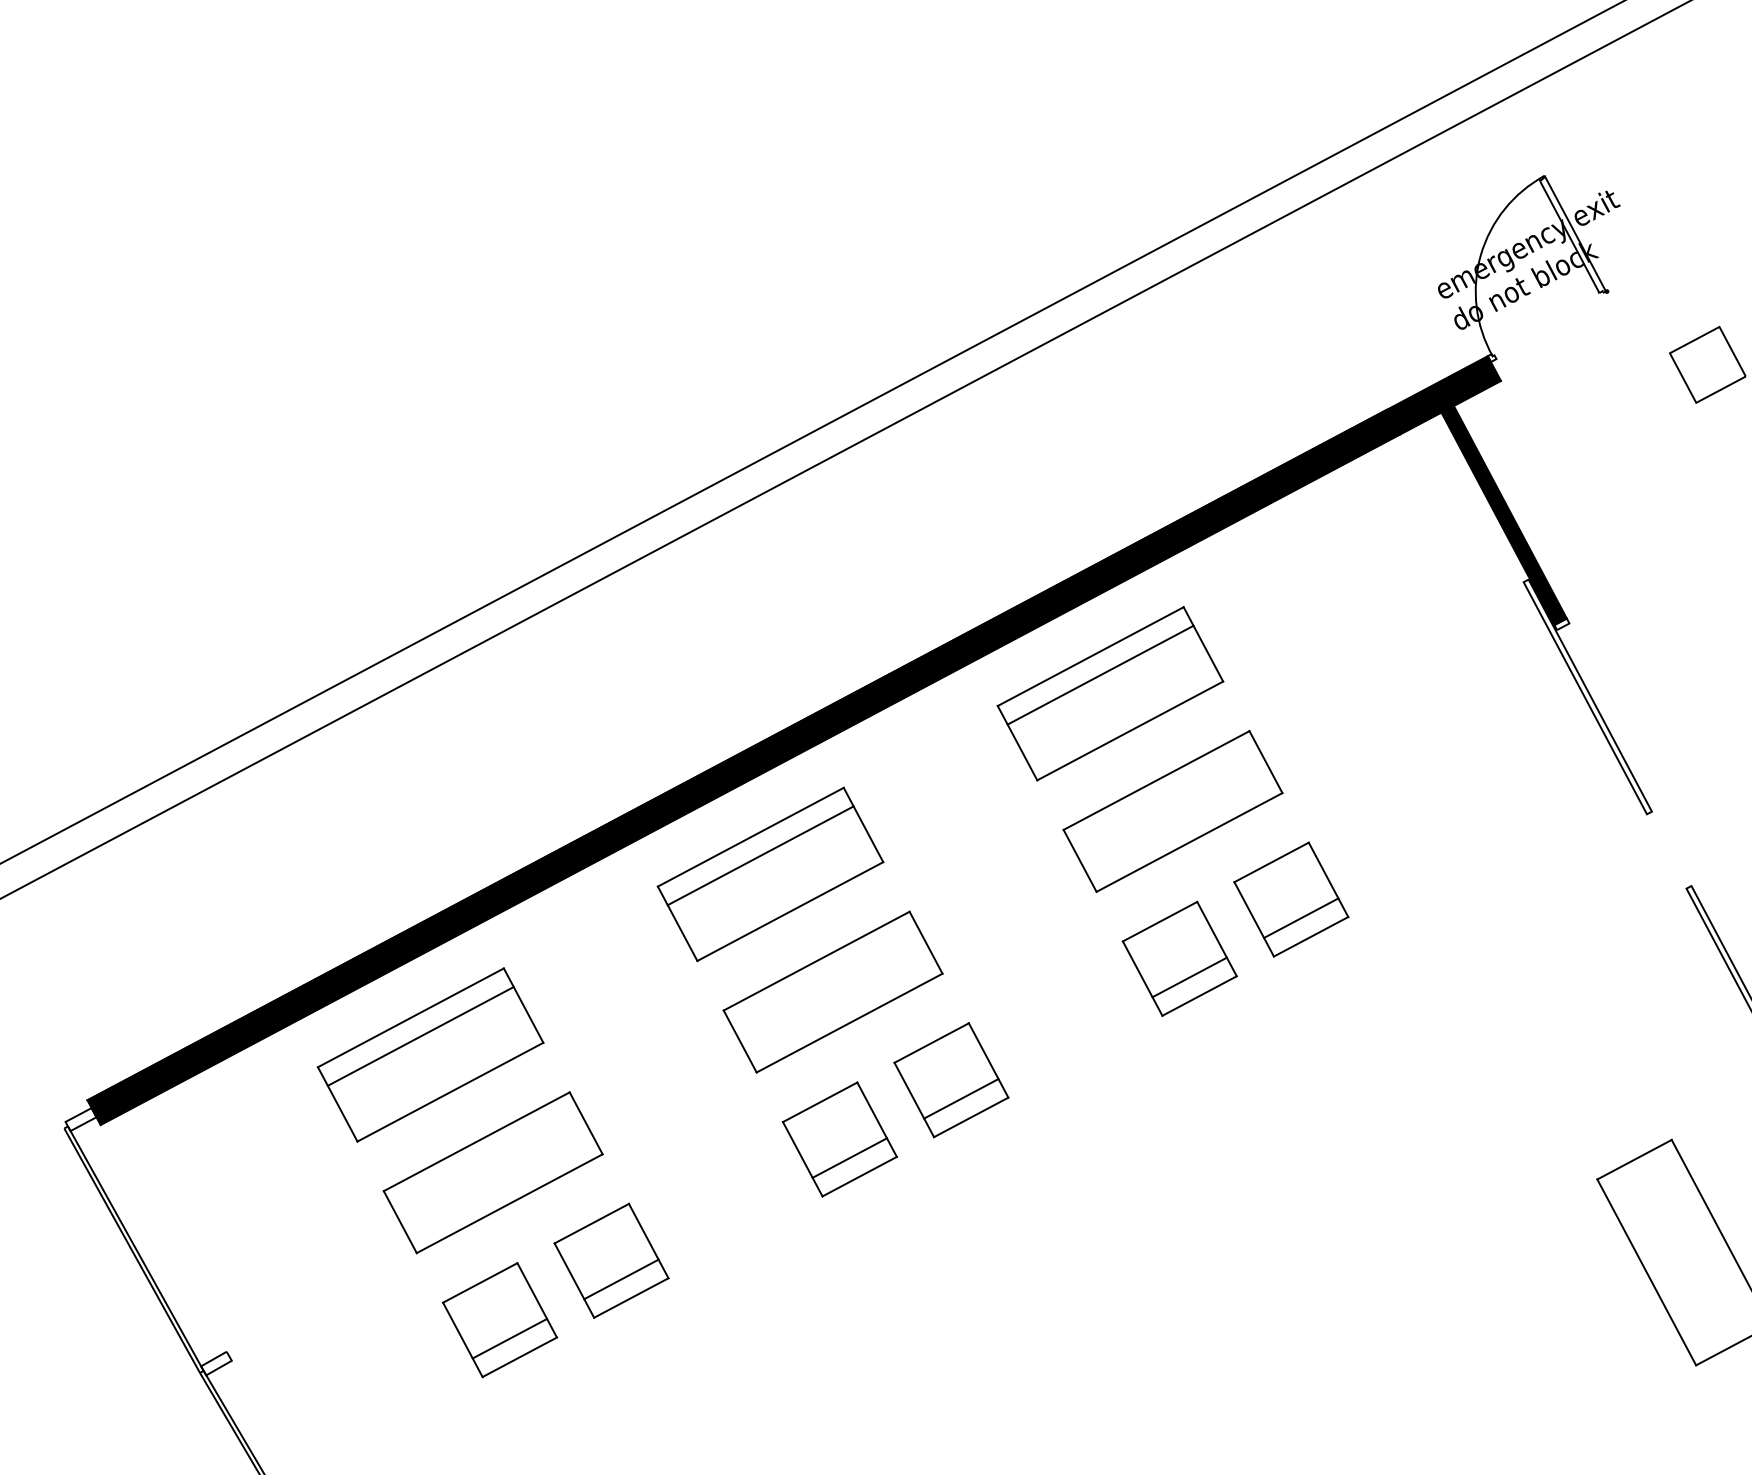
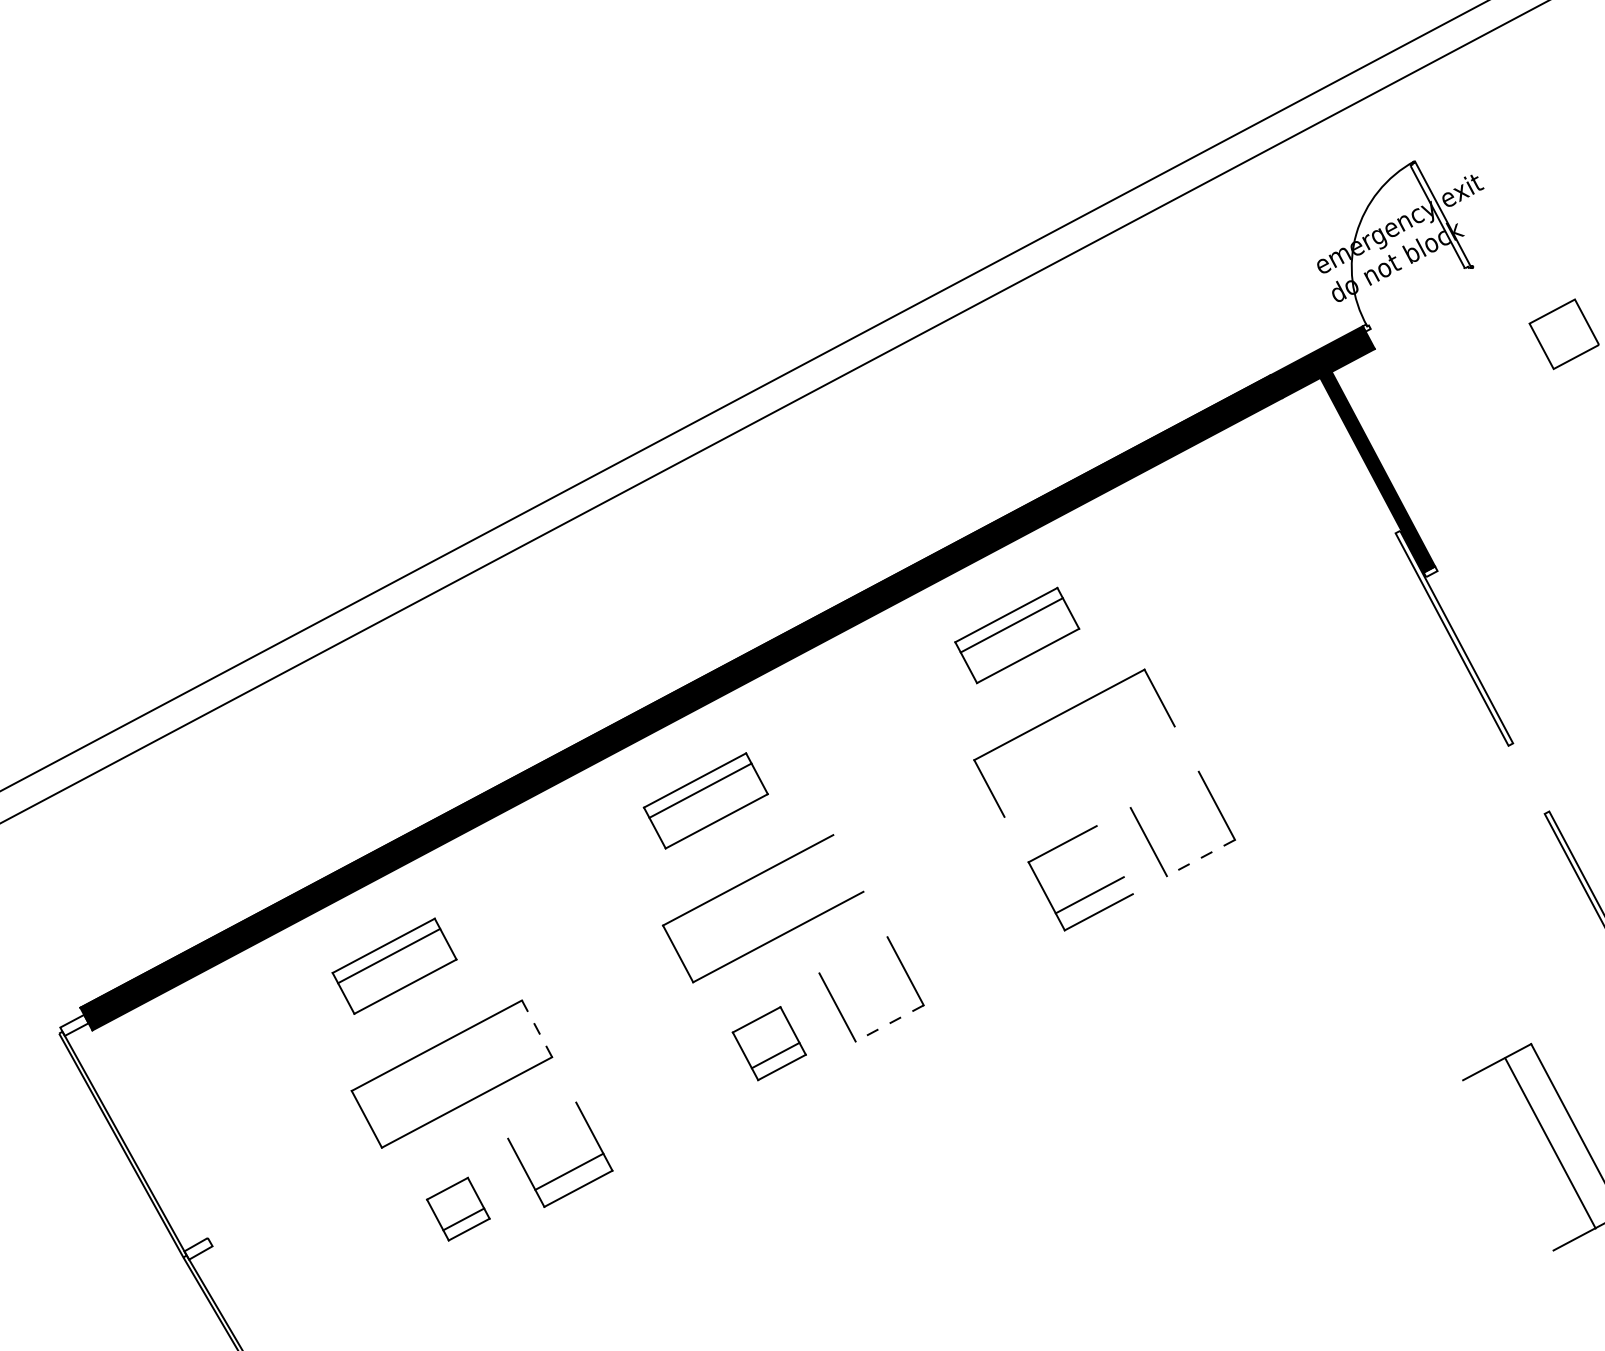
part: (1110, 693) -> (1017, 635), size x0.6
line: (1189, 842) -> (1089, 771), removed
line: (1271, 862) -> (1164, 789), removed
part: (770, 874) -> (705, 800), size x0.6
line: (1301, 917) -> (1192, 840), removed
line: (1310, 937) -> (1200, 858), solid -> dashed
line: (1216, 938) -> (1114, 859), removed
line: (925, 942) -> (847, 863), removed
line: (931, 1042) -> (853, 954), removed
part: (430, 1054) -> (394, 965), size x0.6
line: (961, 1098) -> (880, 1006), removed
line: (970, 1117) -> (889, 1023), solid -> dashed
line: (586, 1123) -> (537, 1028), solid -> dashed
part: (839, 1139) -> (769, 1043), size x0.7
line: (591, 1223) -> (541, 1120), removed
line: (1646, 1272) -> (1550, 1143), moved
part: (500, 1320) -> (458, 1209), size x0.6

